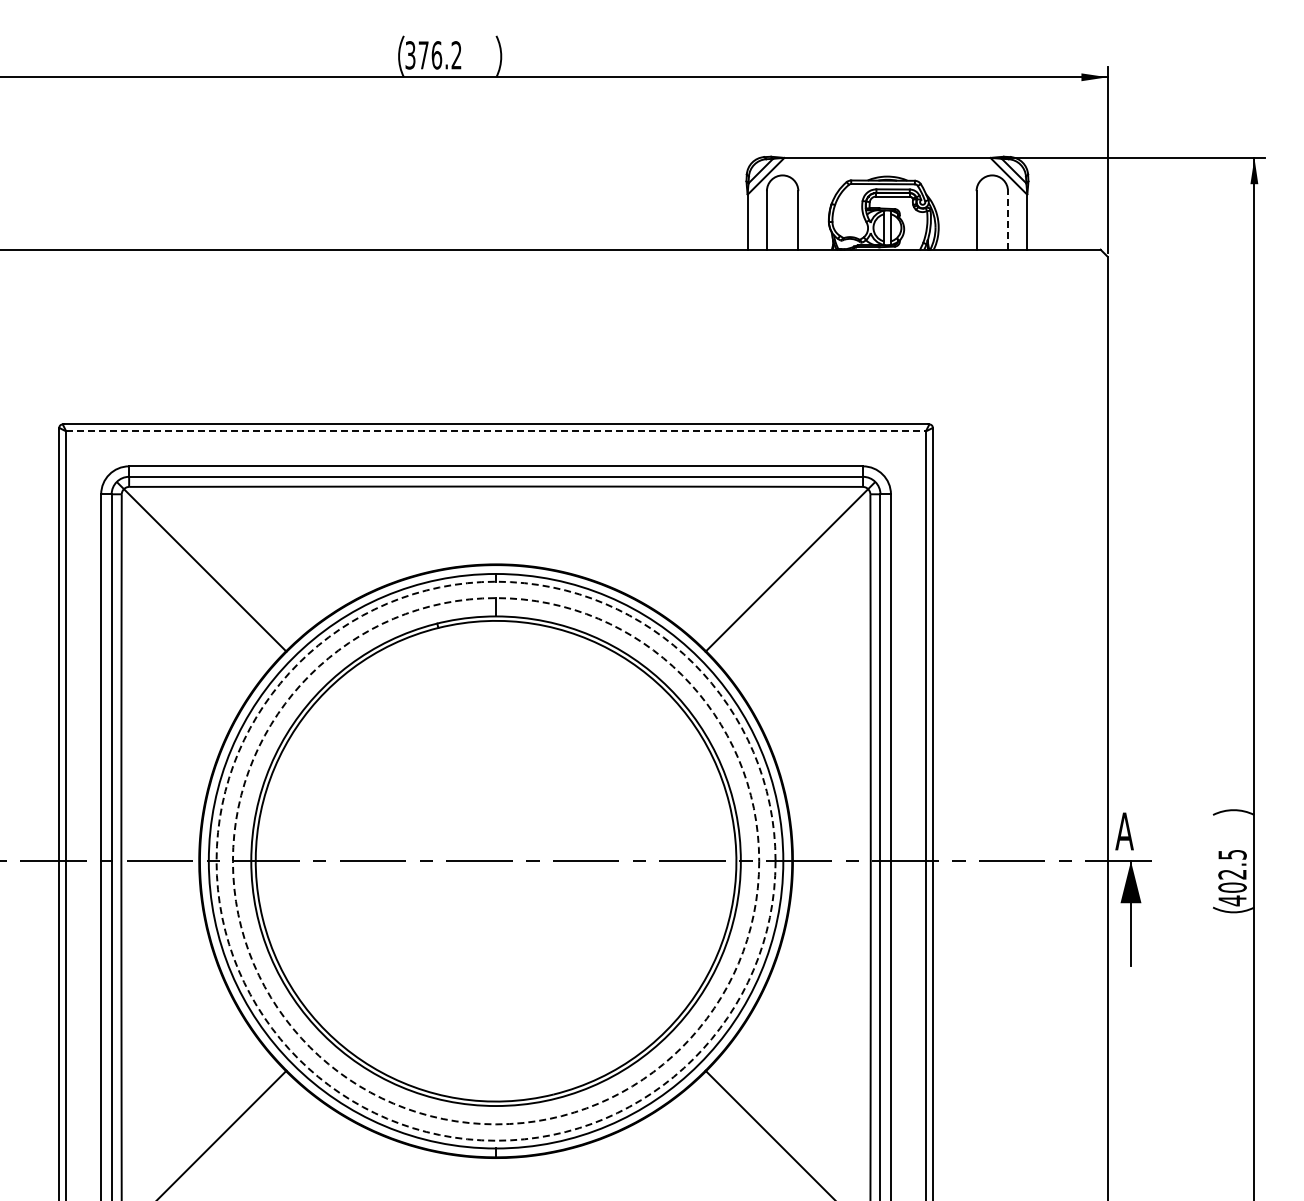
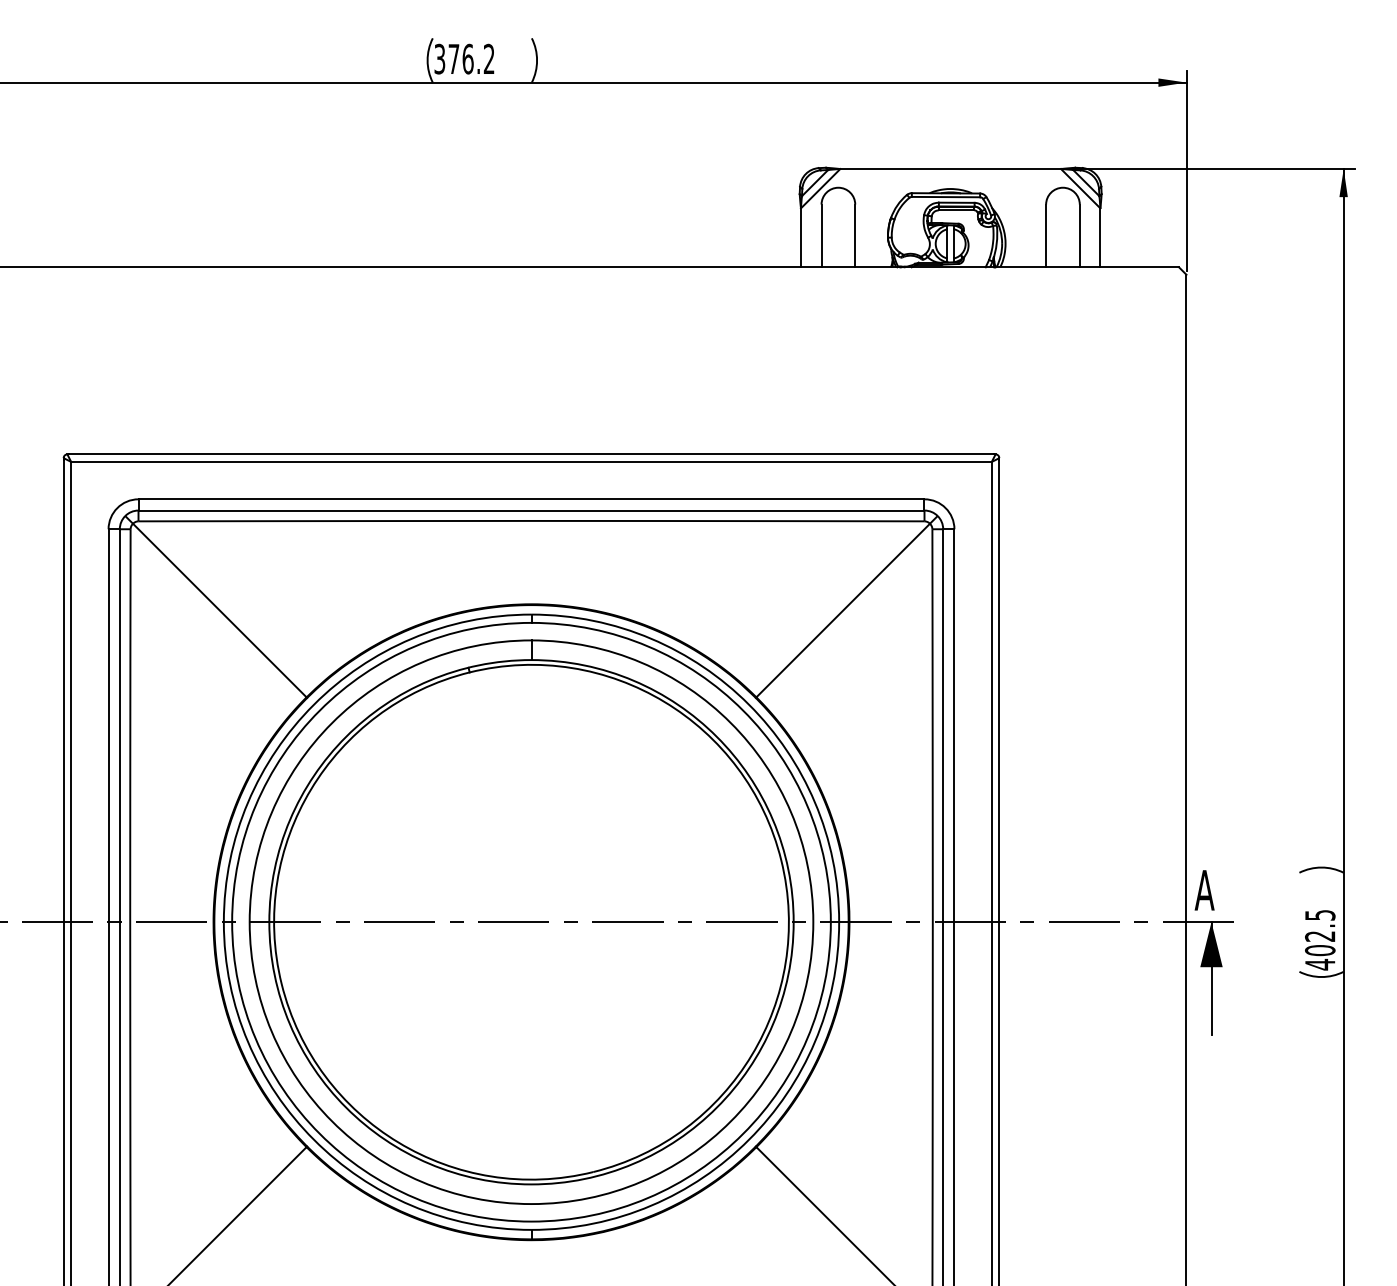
line: (1008, 219) -> (1080, 234), dashed -> solid
line: (496, 431) -> (531, 462), dashed -> solid
circle: (495, 860) -> (530, 921), dashed -> solid
circle: (495, 861) -> (530, 922), dashed -> solid

